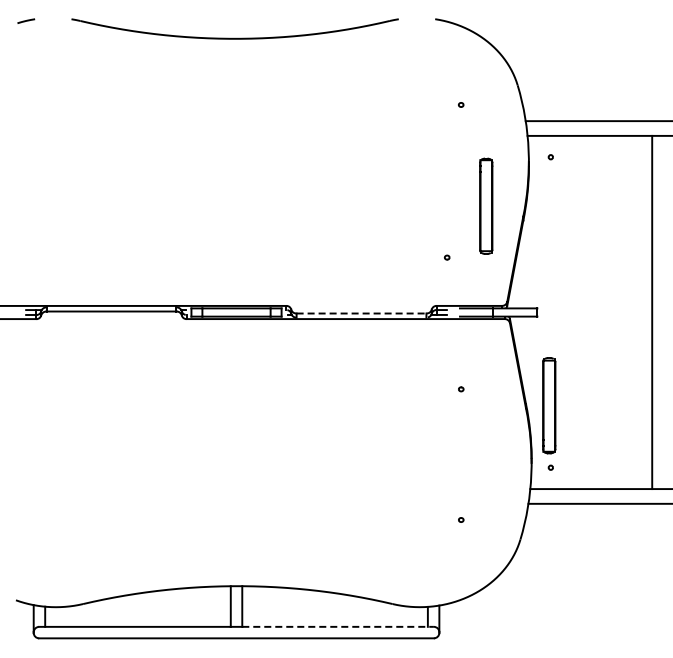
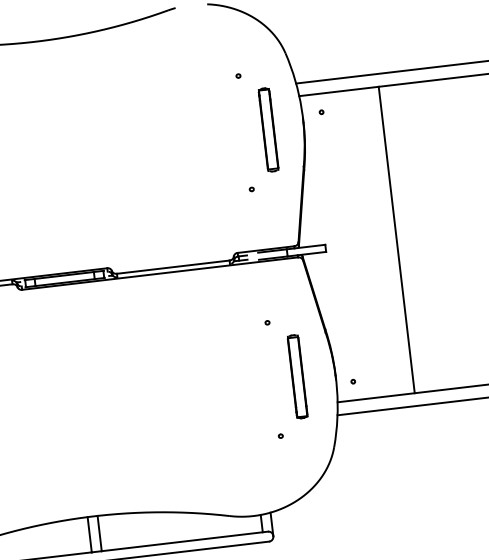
part: (486, 205) -> (268, 129), moved
part: (446, 257) -> (251, 189), moved
line: (652, 312) -> (397, 239), moved
line: (361, 313) -> (173, 267), dashed -> solid
part: (549, 405) -> (297, 376), moved
line: (338, 626) -> (185, 541), dashed -> solid

